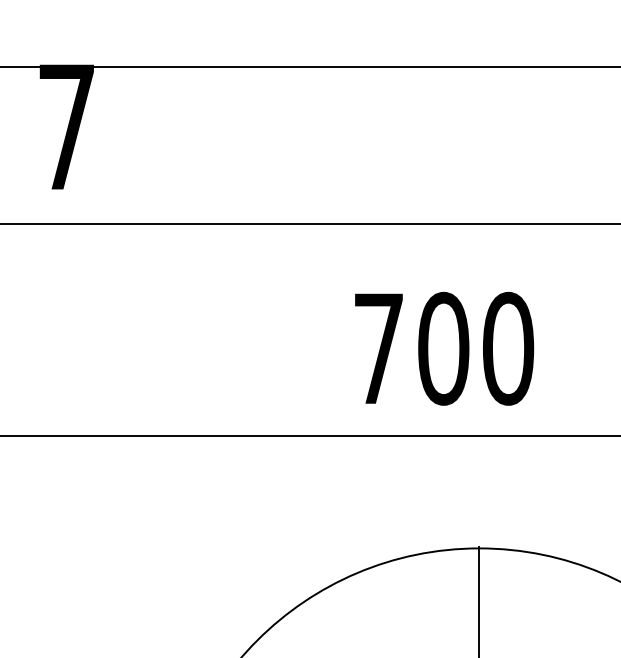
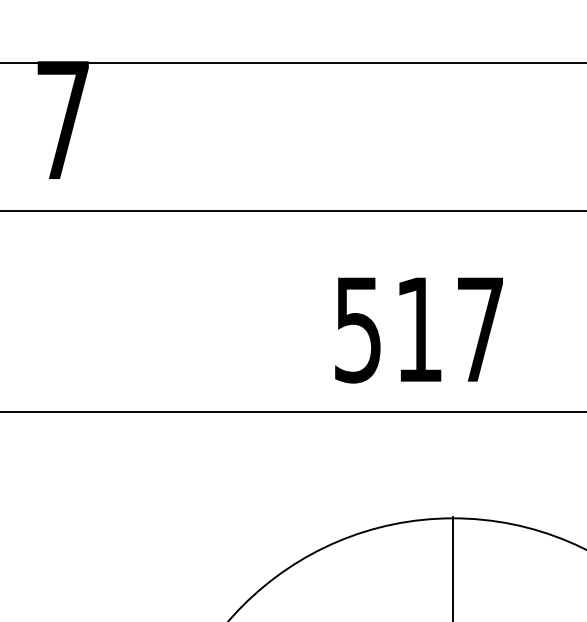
text: (444, 348) -> (420, 329), 700 -> 517

